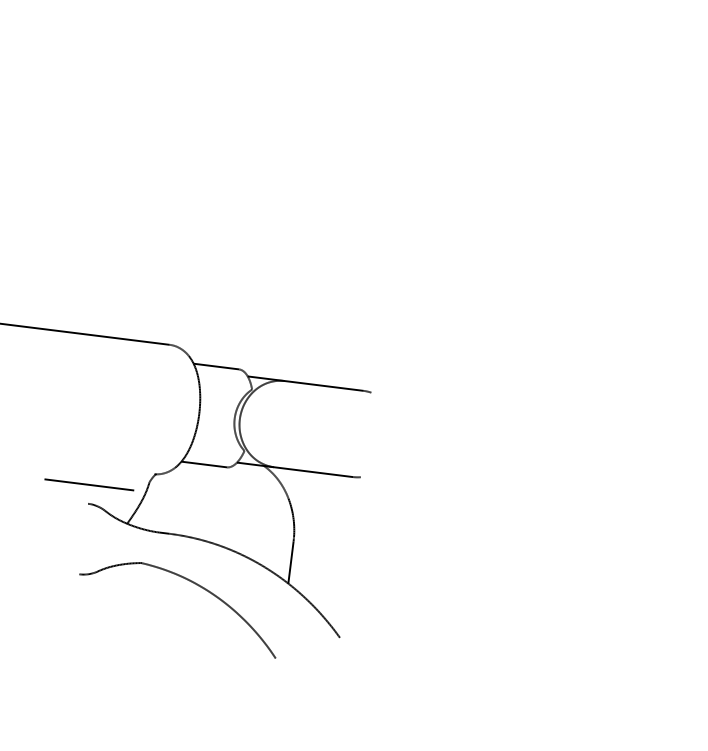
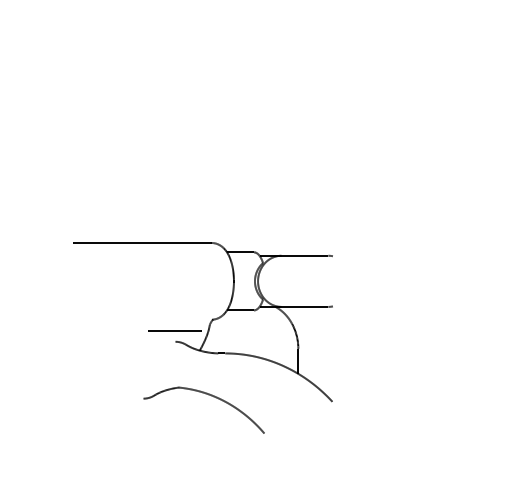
part: (189, 582) -> (208, 395), moved

